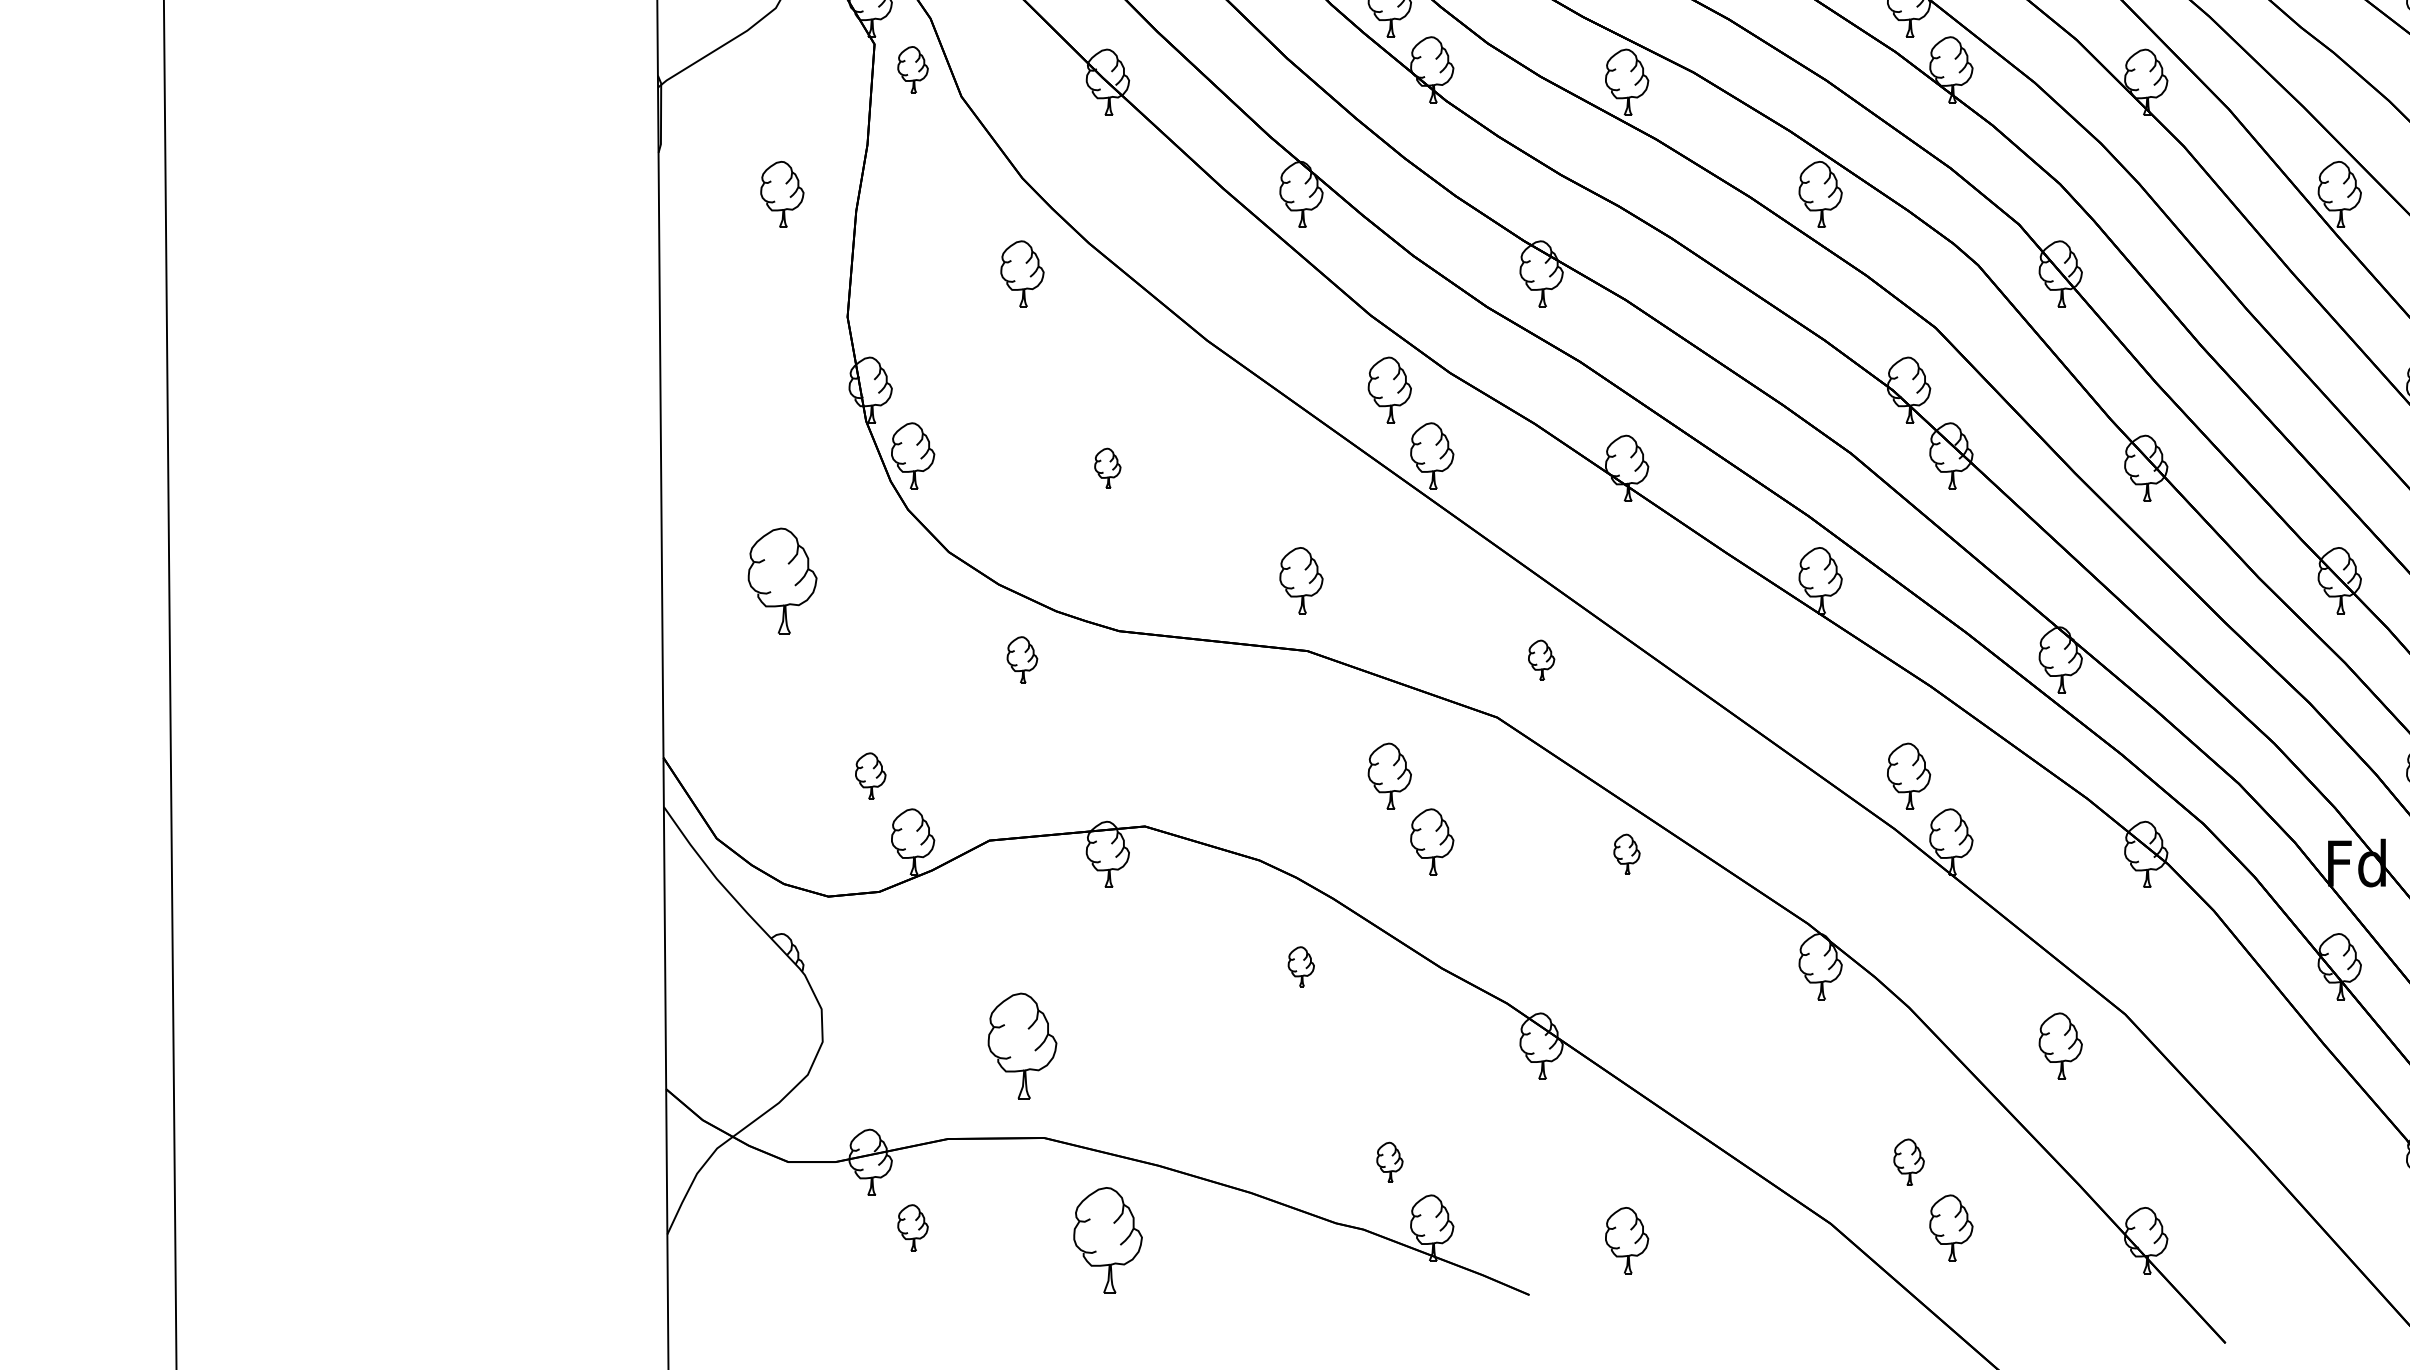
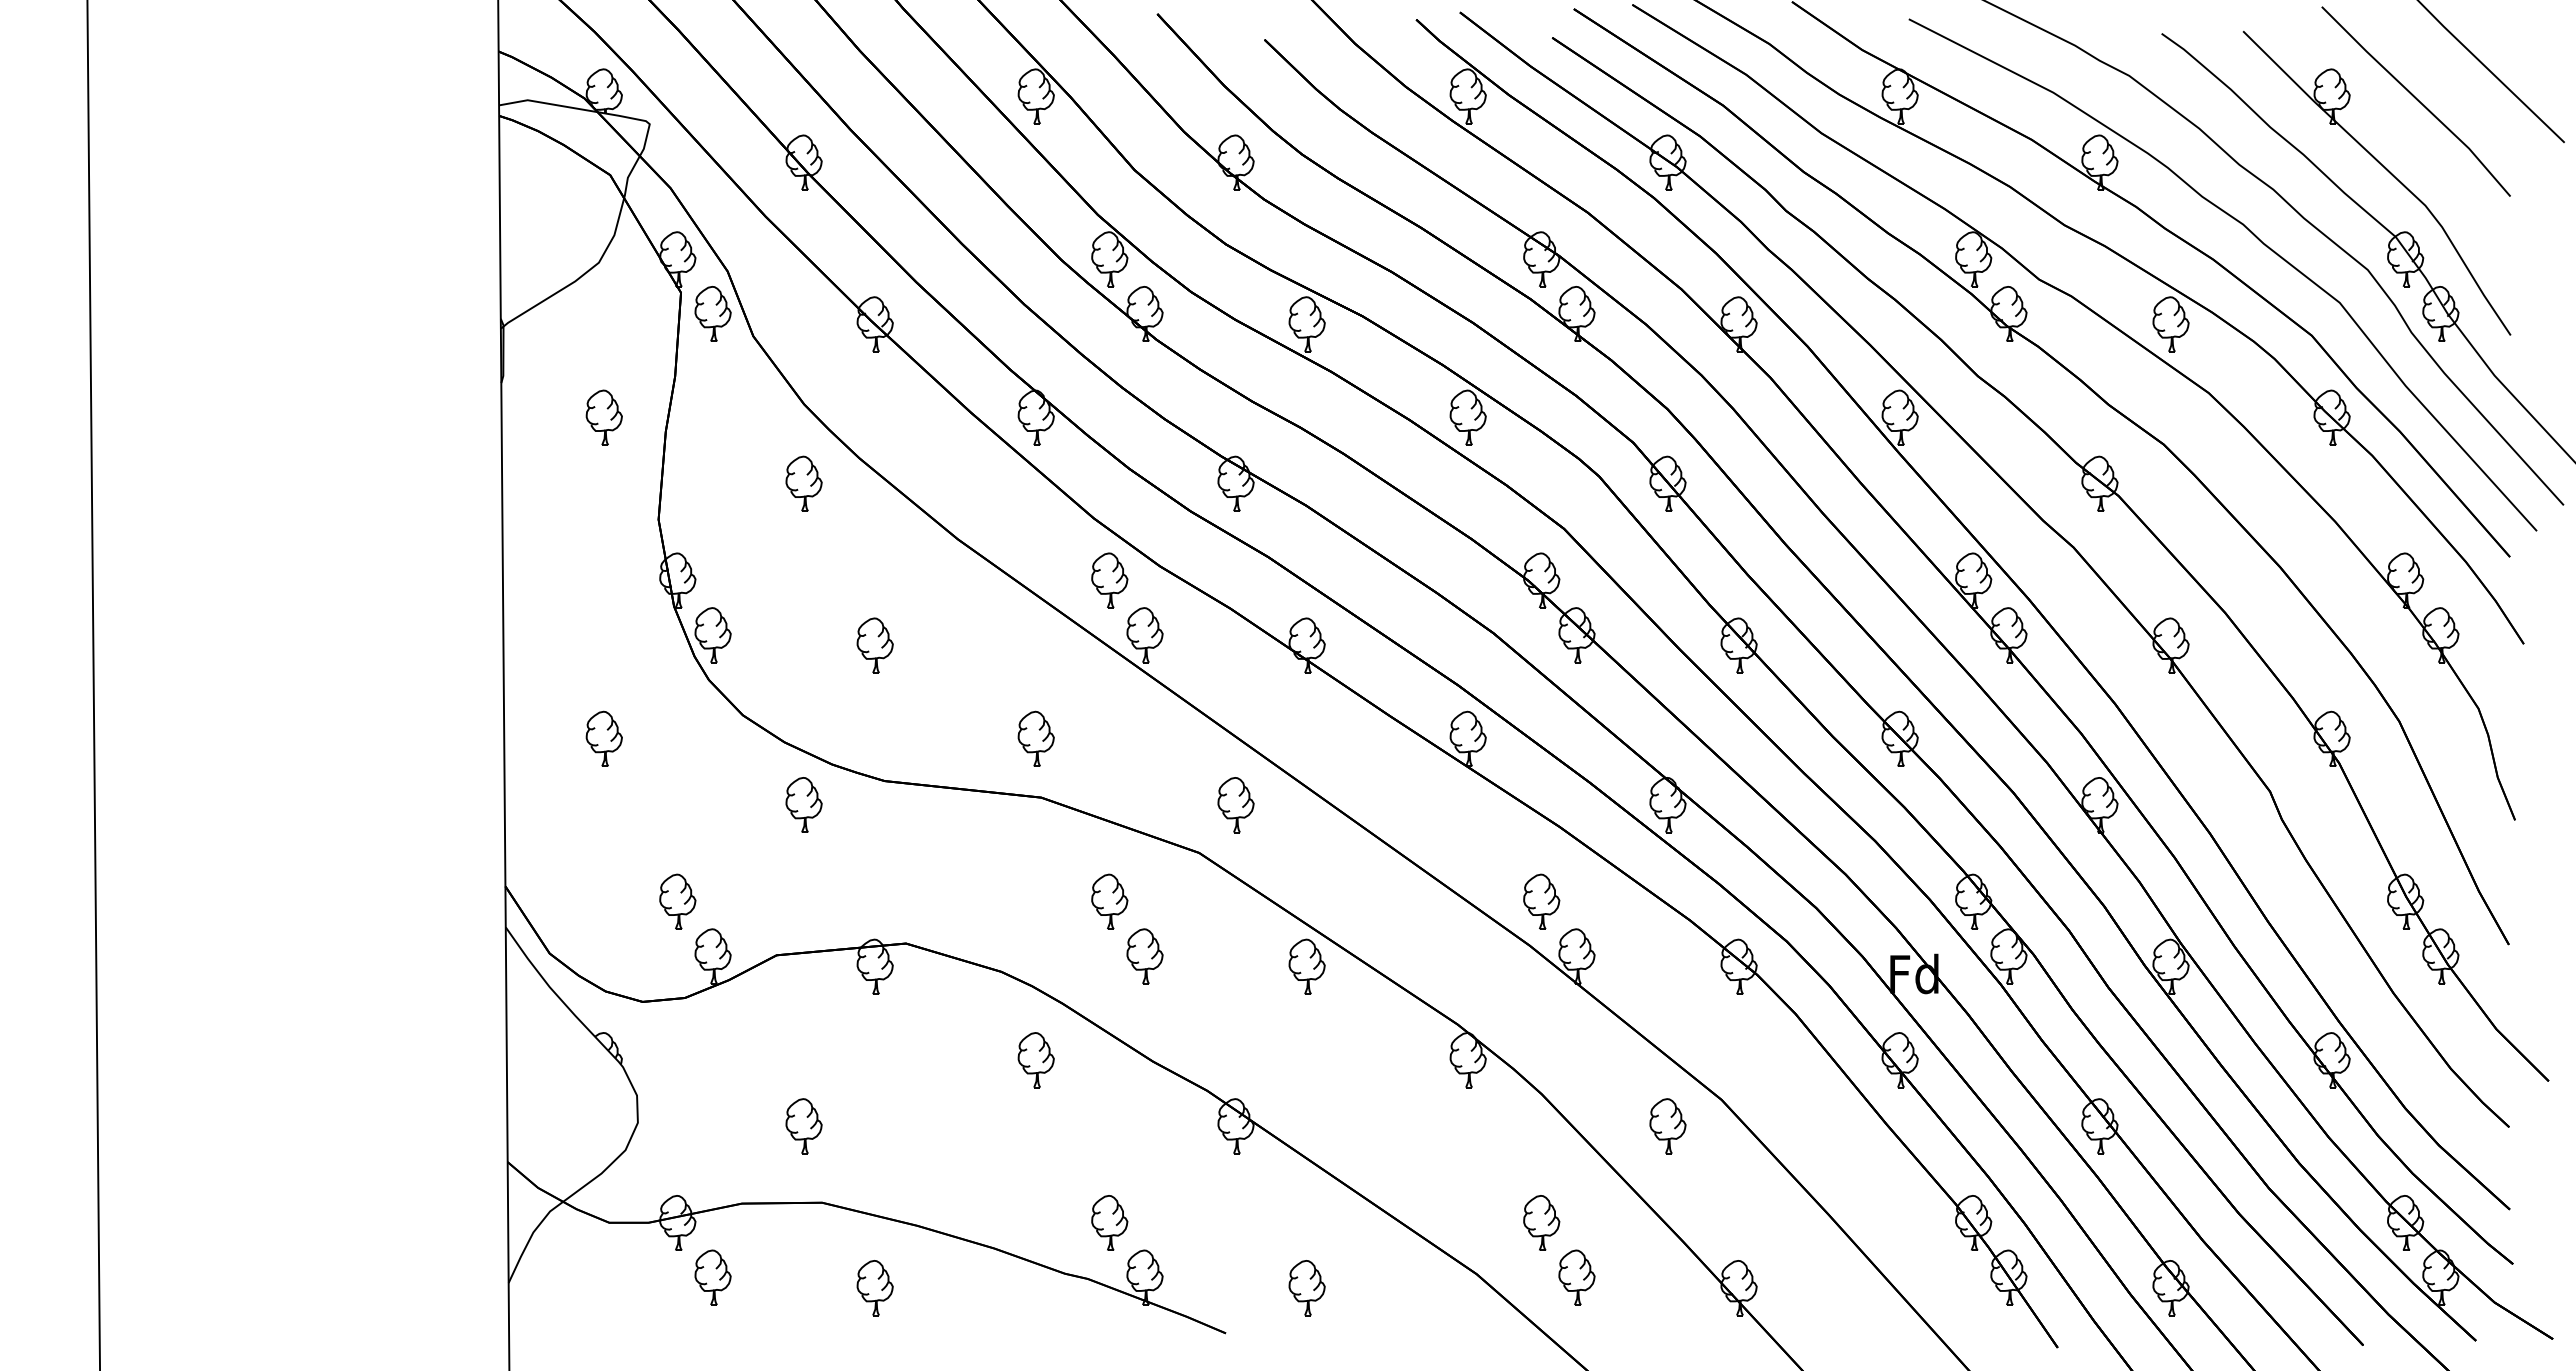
part: (912, 69) -> (712, 313), size x1.43
part: (1107, 468) -> (874, 645), size x1.67
part: (781, 580) -> (603, 738), size x0.62
part: (1021, 659) -> (803, 804), size x1.43
part: (1540, 660) -> (1235, 805), size x1.67
part: (870, 775) -> (677, 901), size x1.43
part: (1626, 854) -> (1306, 966), size x1.67
part: (1300, 967) -> (1035, 1060), size x1.67
part: (1021, 1046) -> (803, 1126), size x0.62
part: (1389, 1161) -> (1109, 1222), size x1.67
part: (1908, 1161) -> (1541, 1222), size x1.43
part: (912, 1227) -> (712, 1277), size x1.43
part: (1107, 1241) -> (874, 1288), size x0.62

